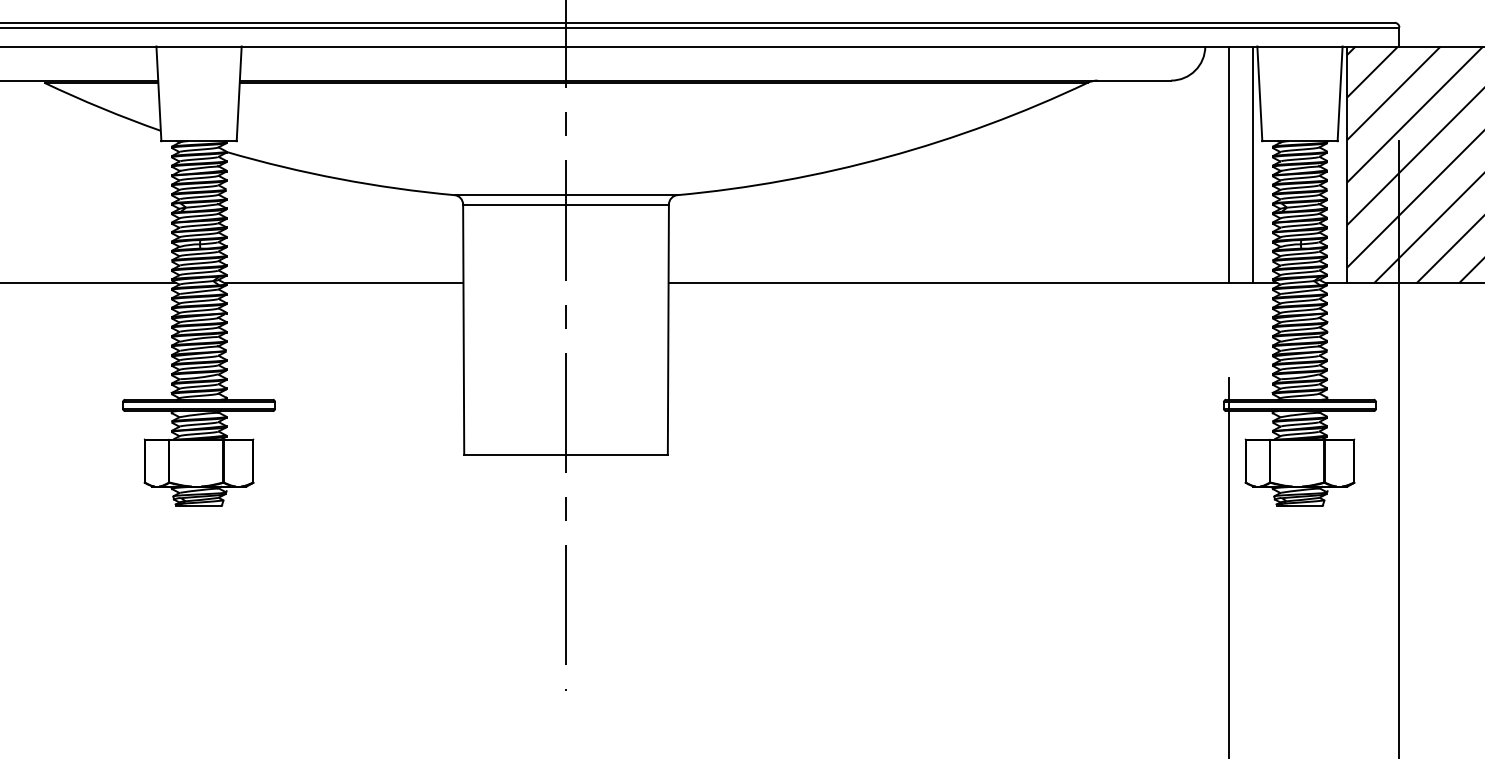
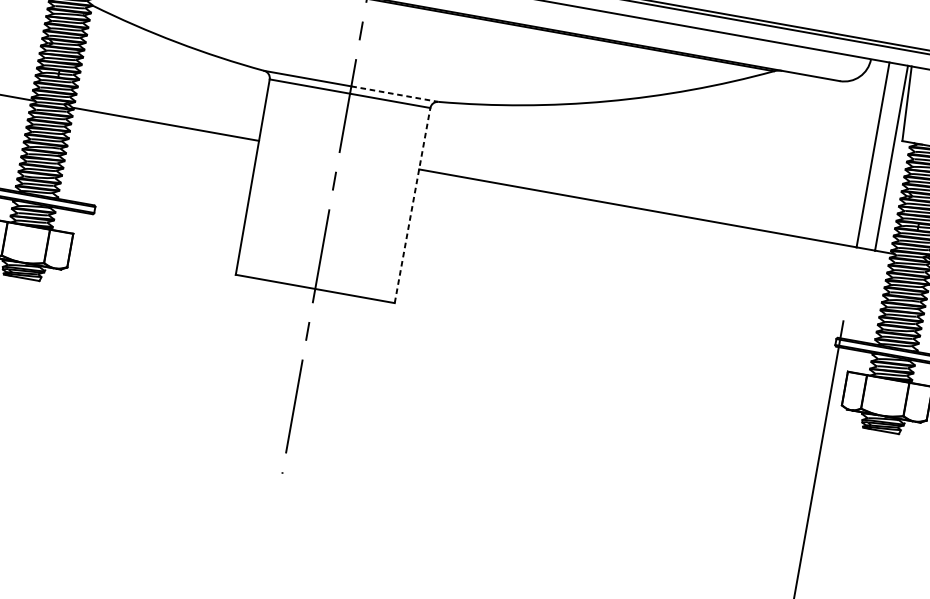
line: (621, 195) -> (394, 94), solid -> dashed
line: (668, 329) -> (412, 205), solid -> dashed

